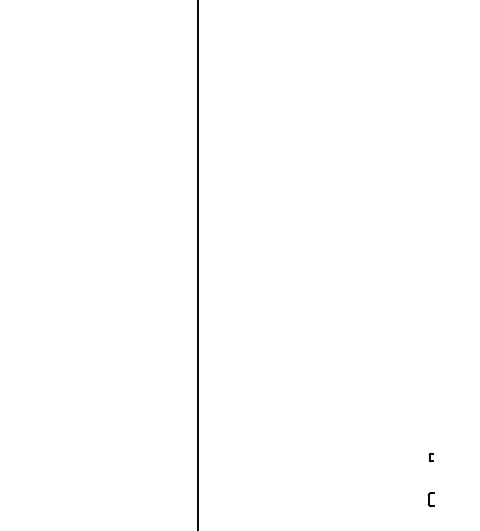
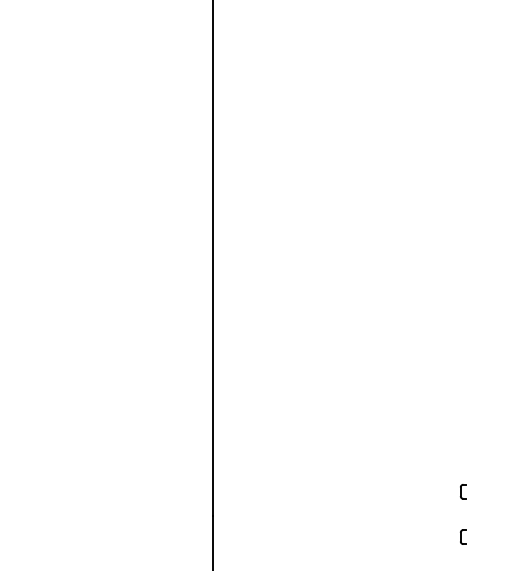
part: (430, 457) -> (462, 491), size x1.67

